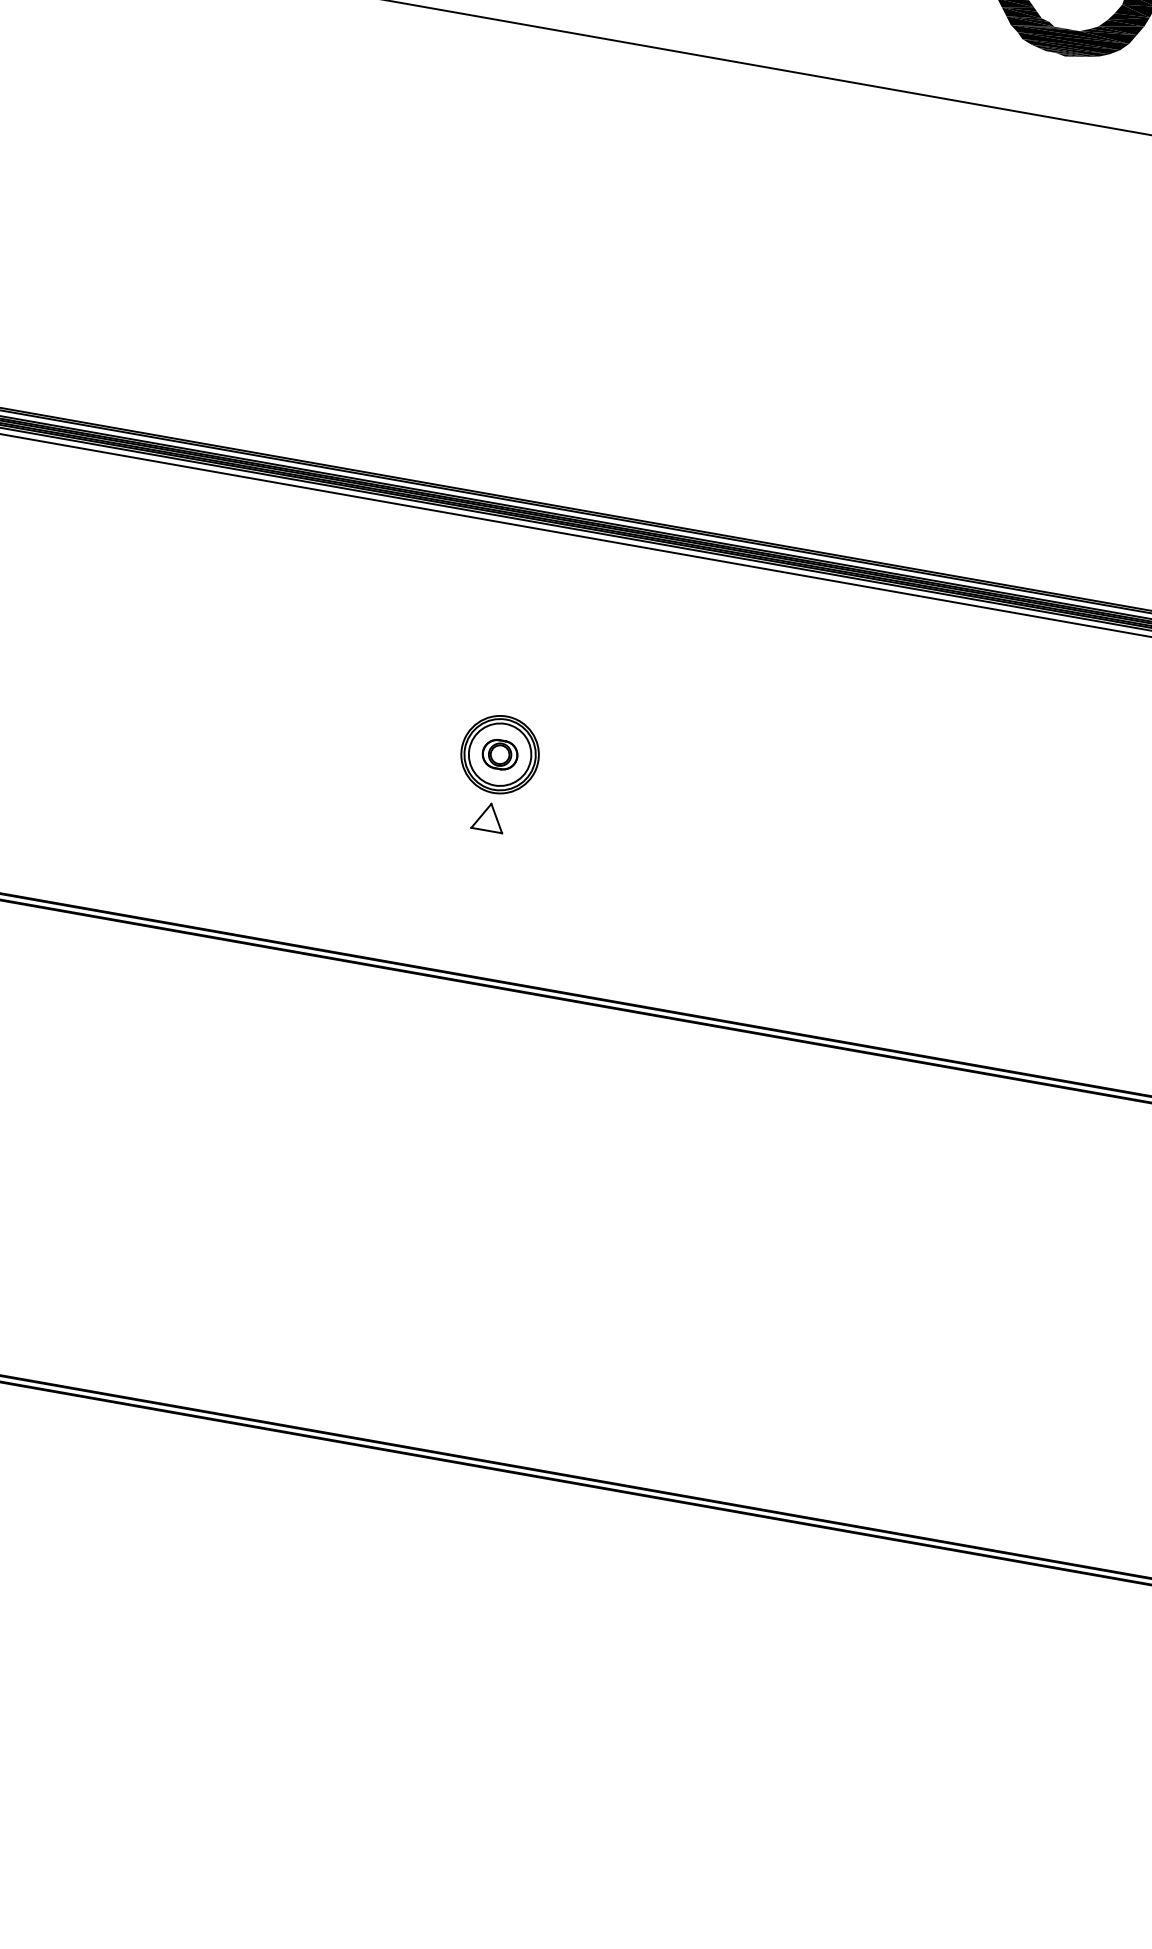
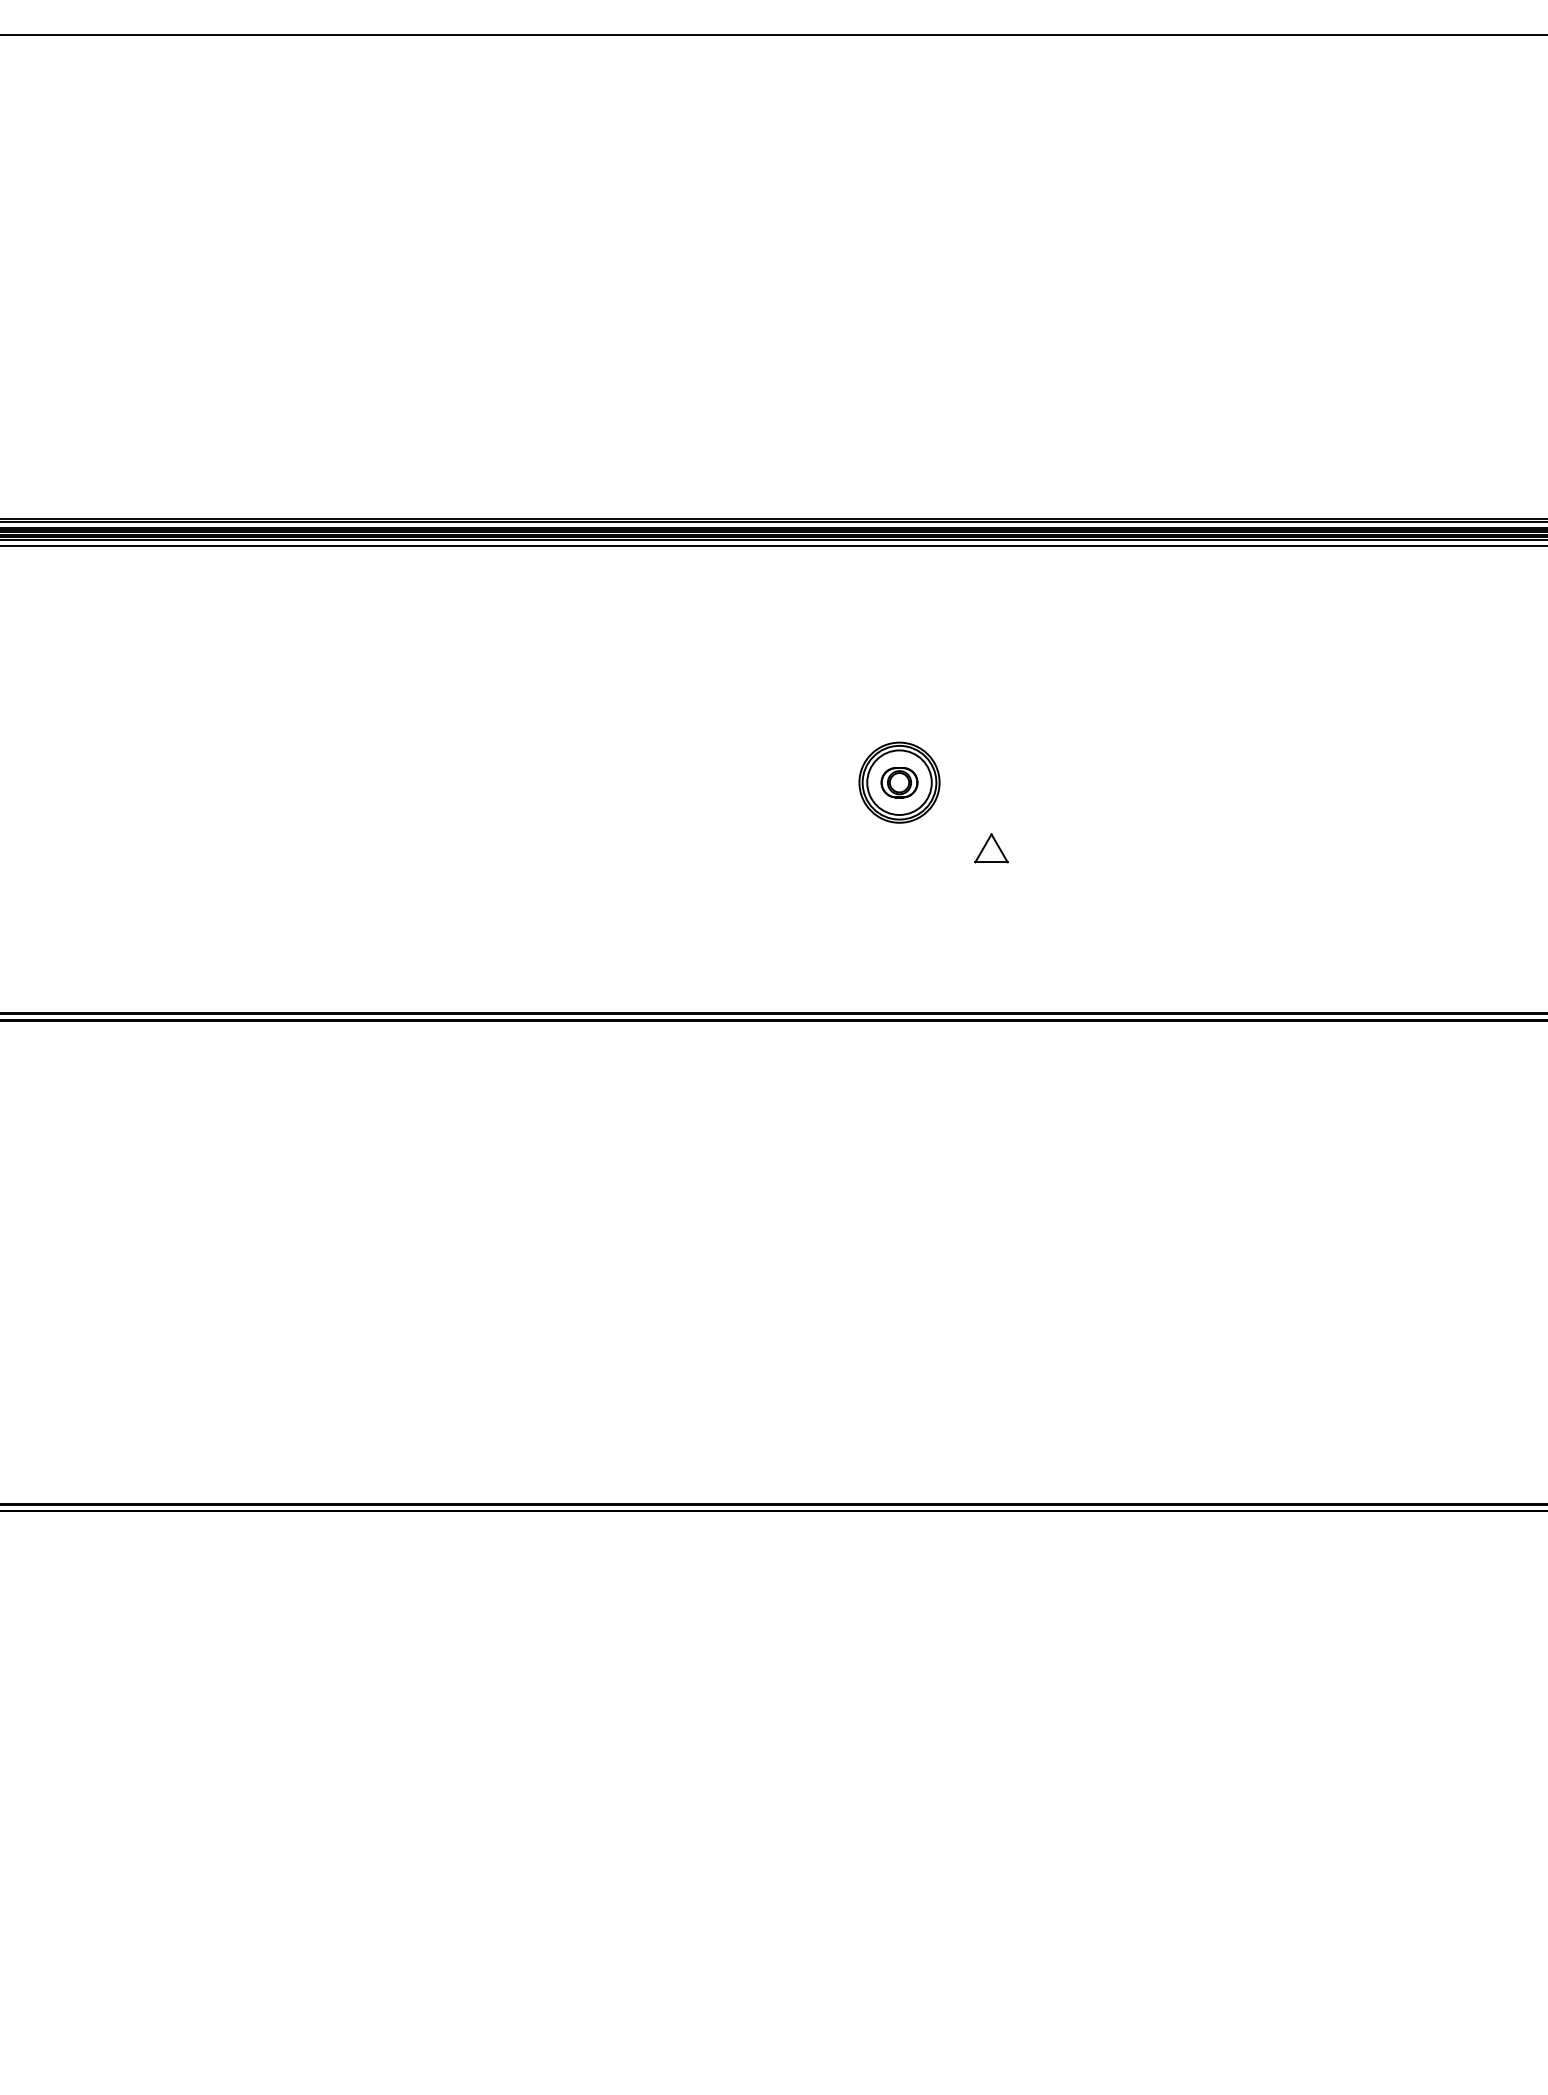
part: (489, 817) -> (991, 848), moved

